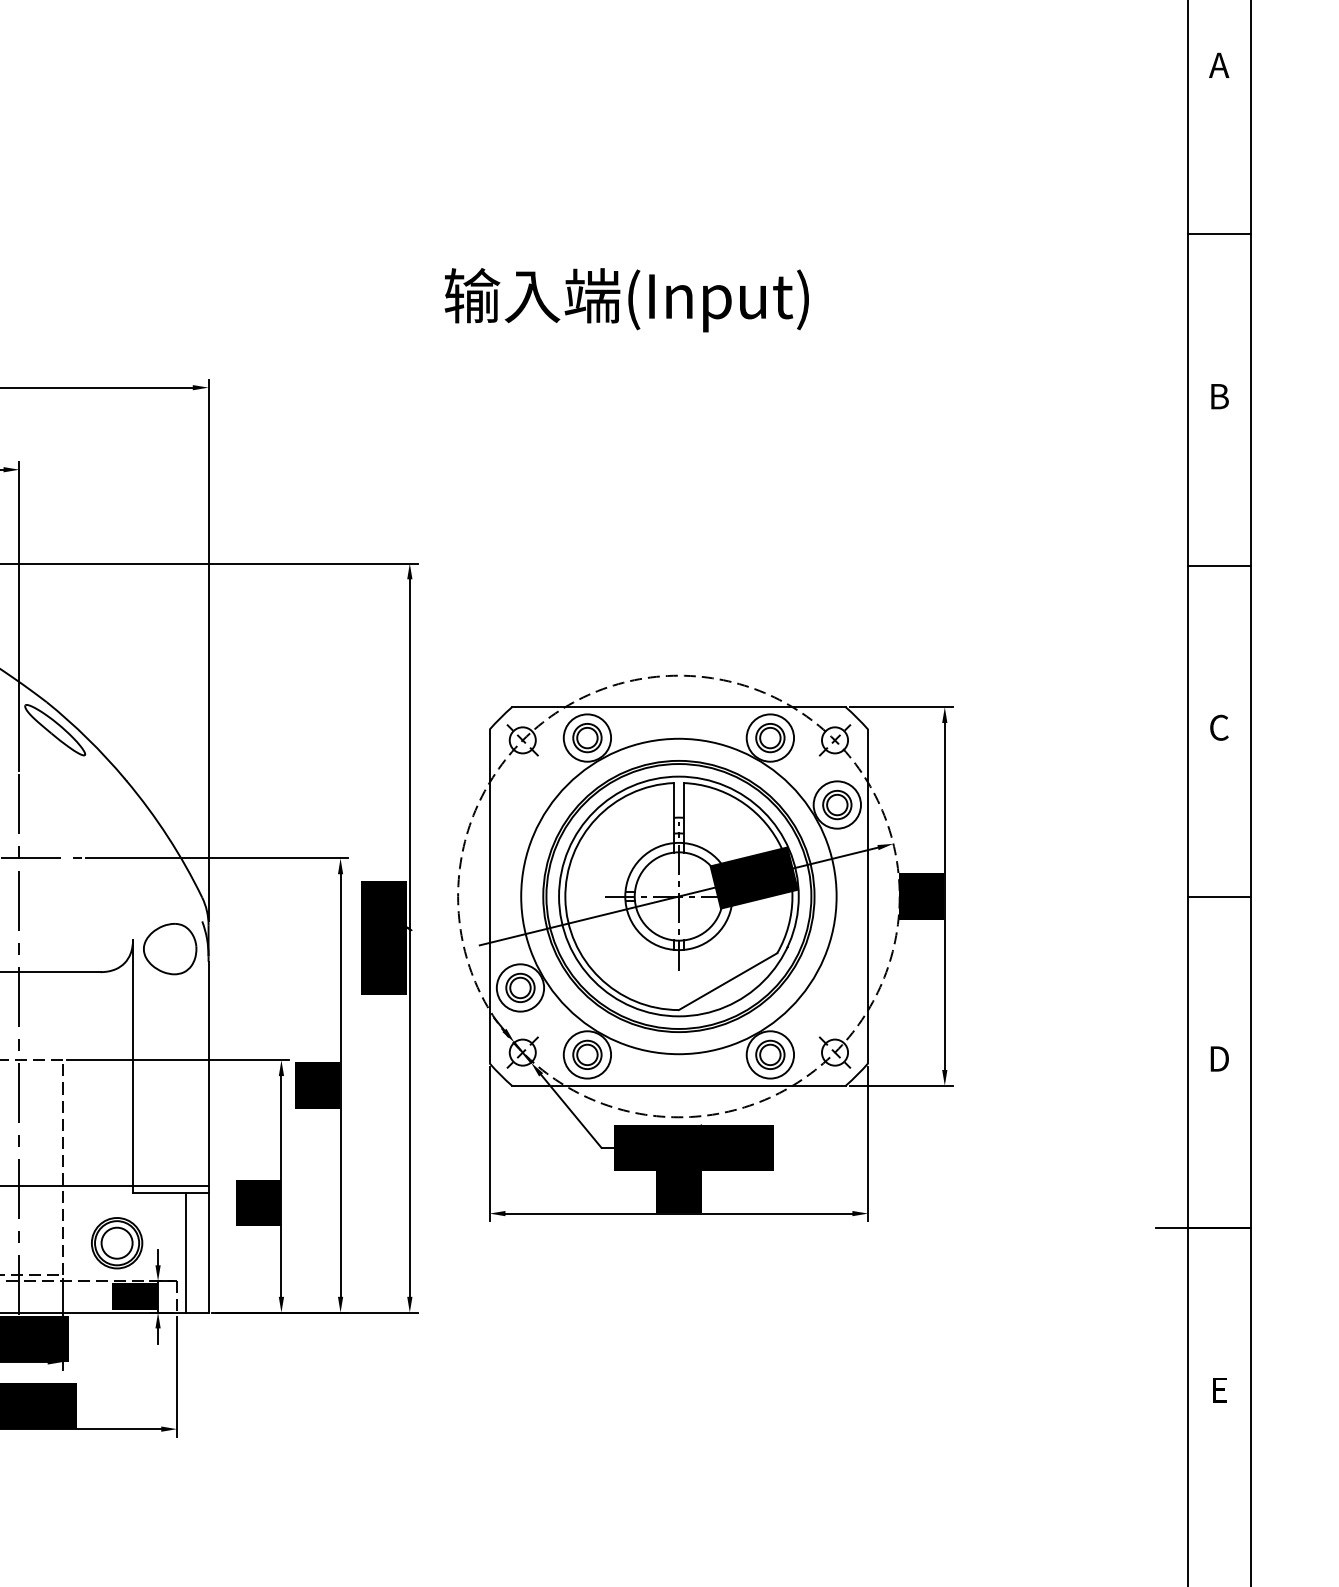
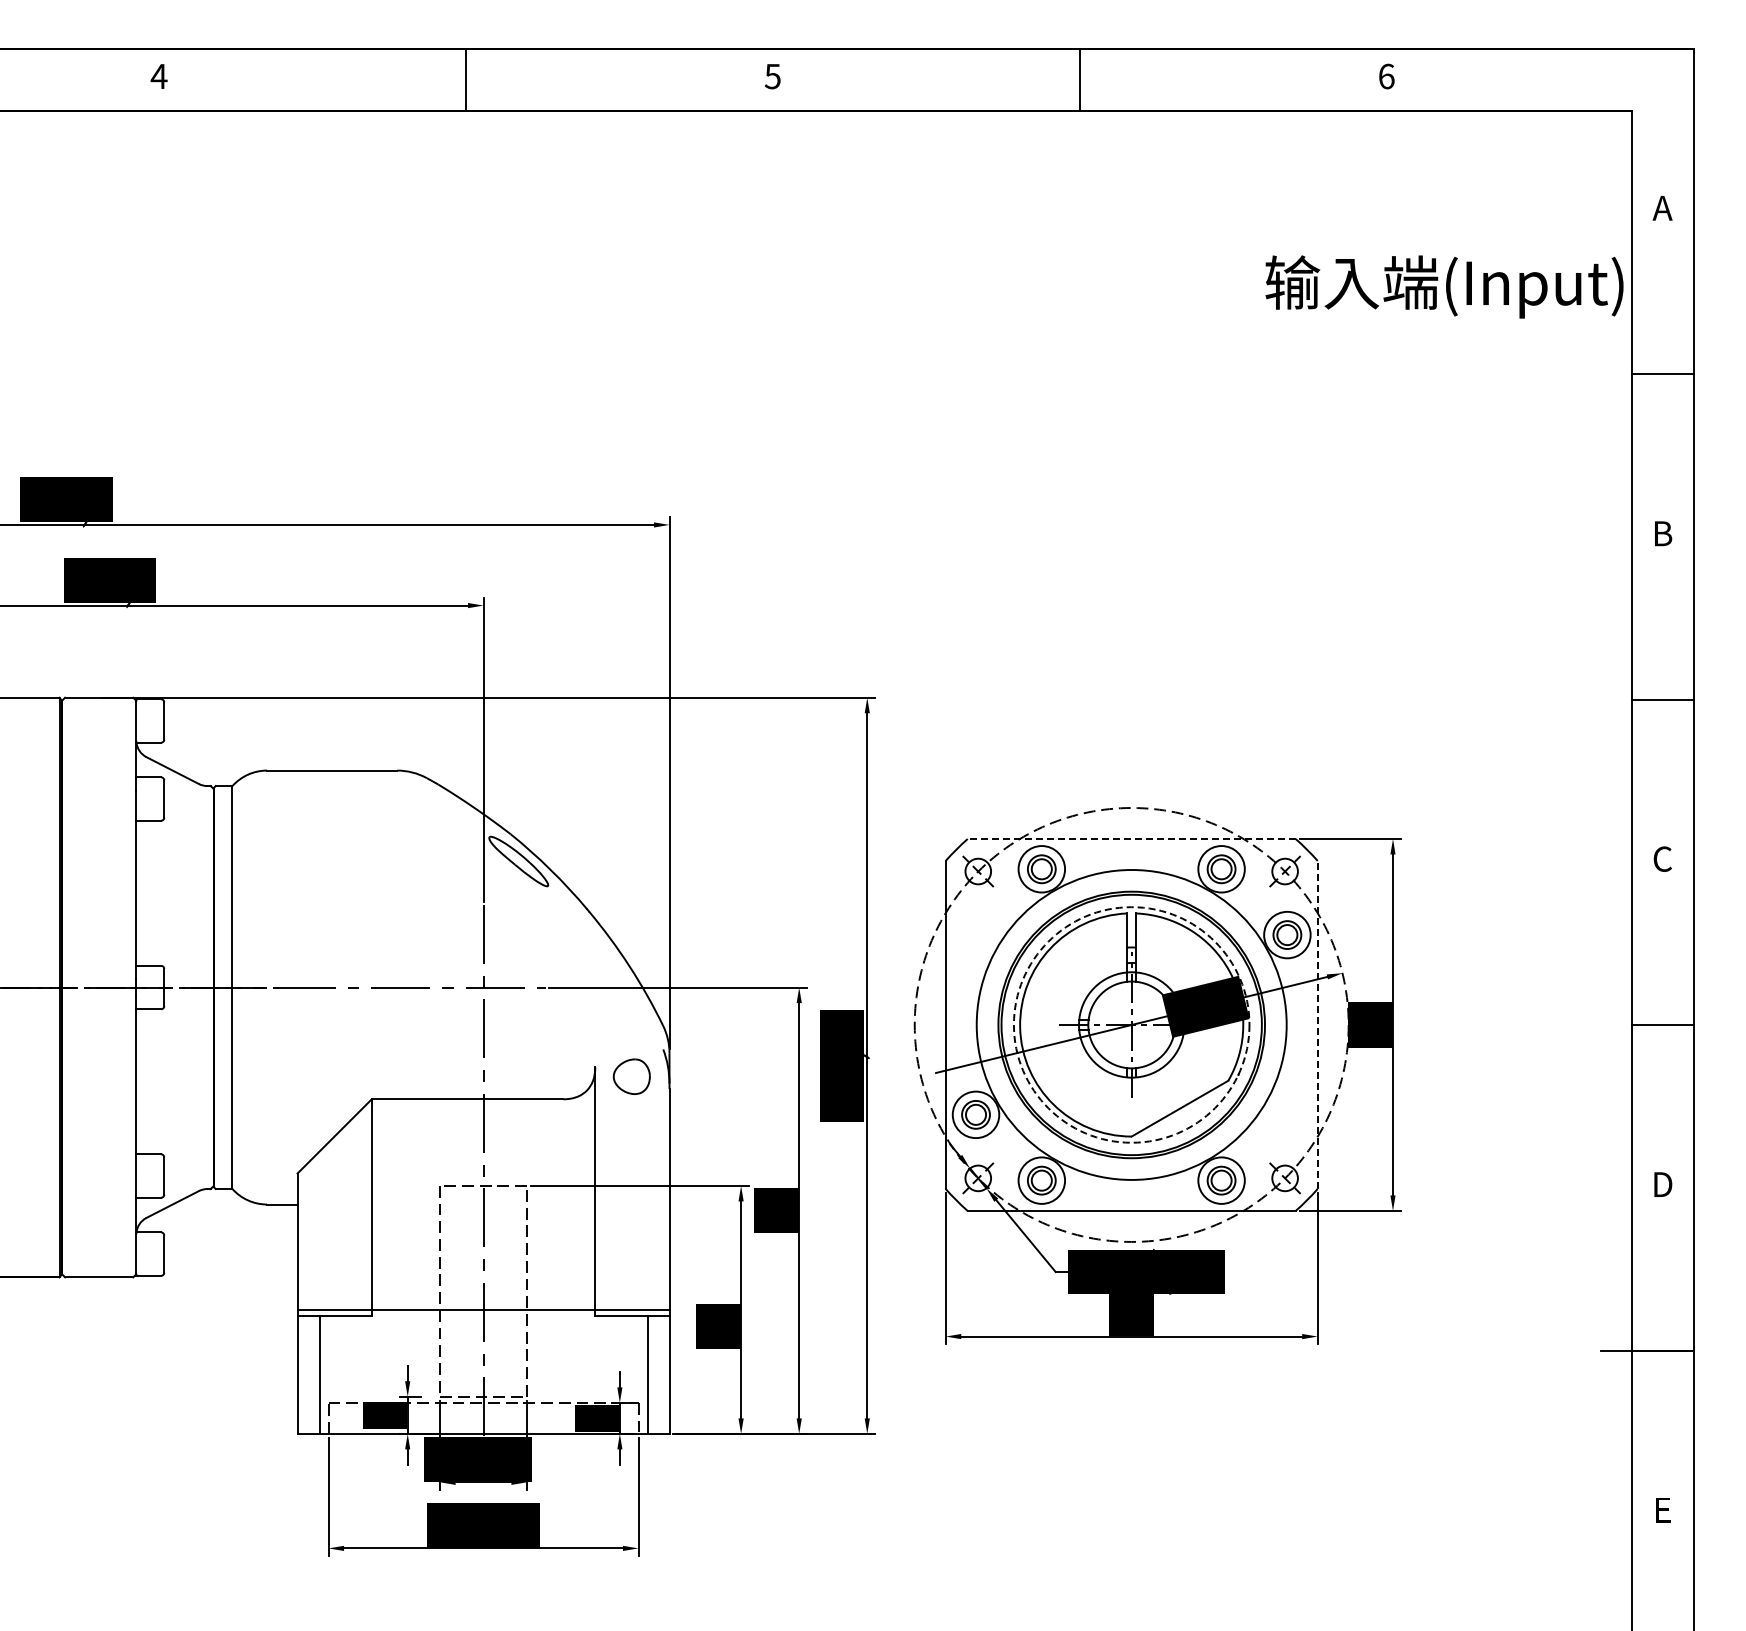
text: (626, 299) -> (1444, 286), moved
line: (678, 707) -> (1131, 839), solid -> dashed
circle: (678, 896) -> (1131, 1024), solid -> dashed
line: (867, 896) -> (1317, 1024), solid -> dashed
part: (169, 948) -> (631, 1076), size x0.7
part: (116, 1243) -> (579, 1365), removed

